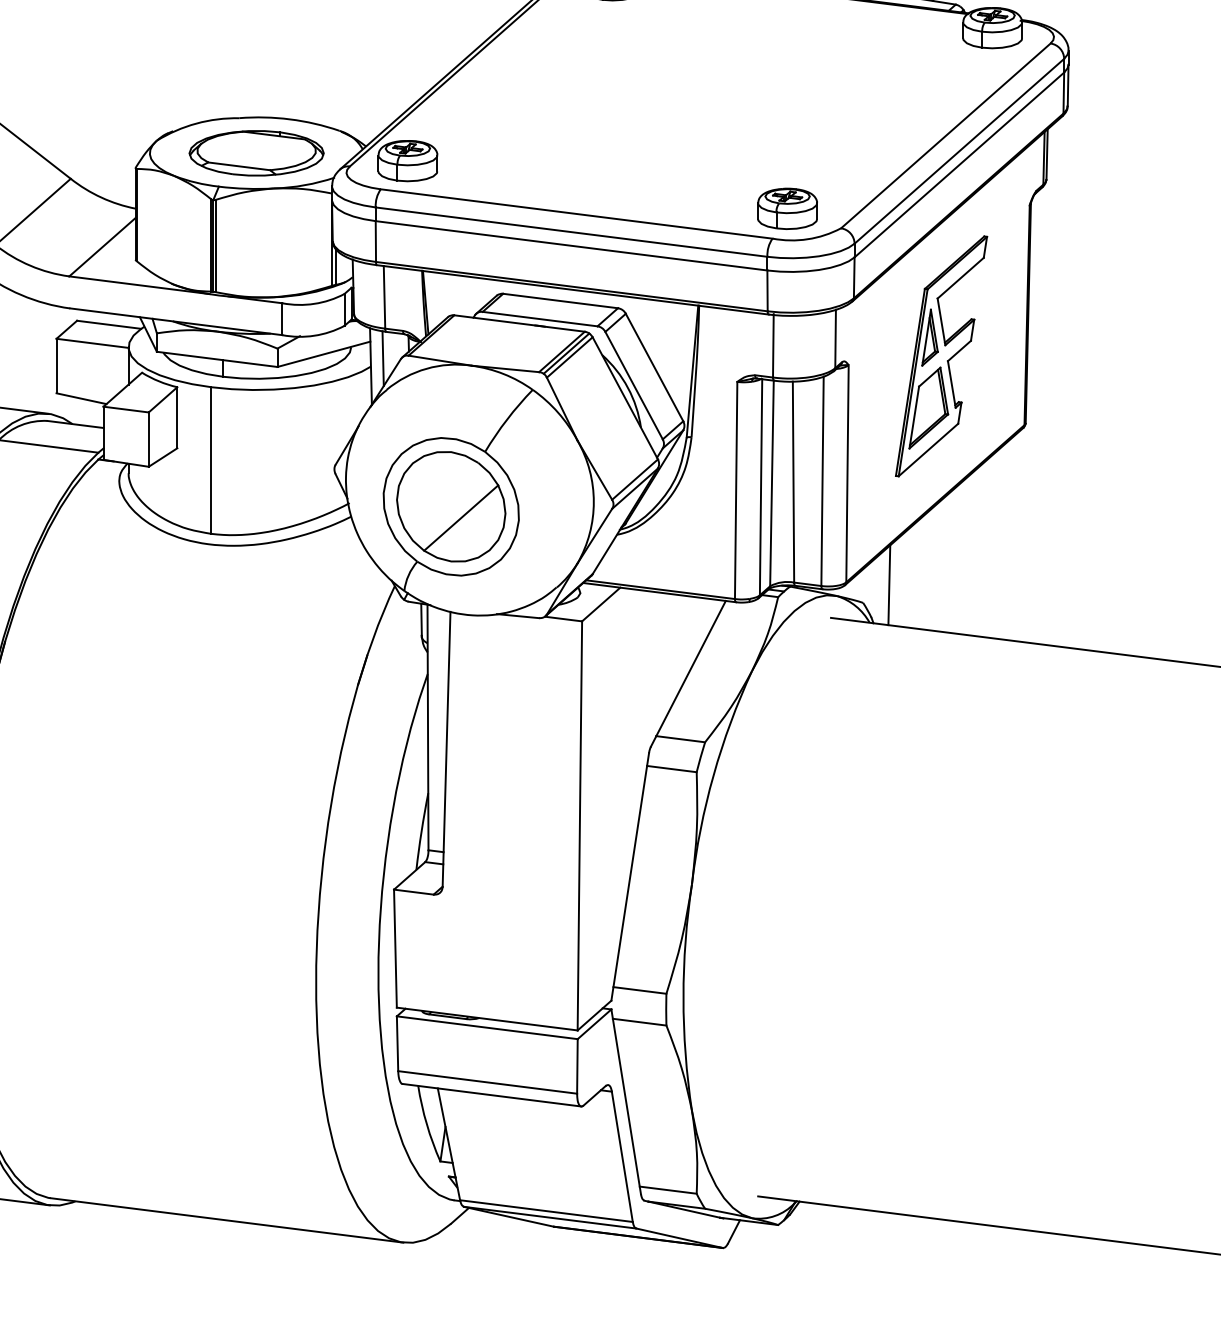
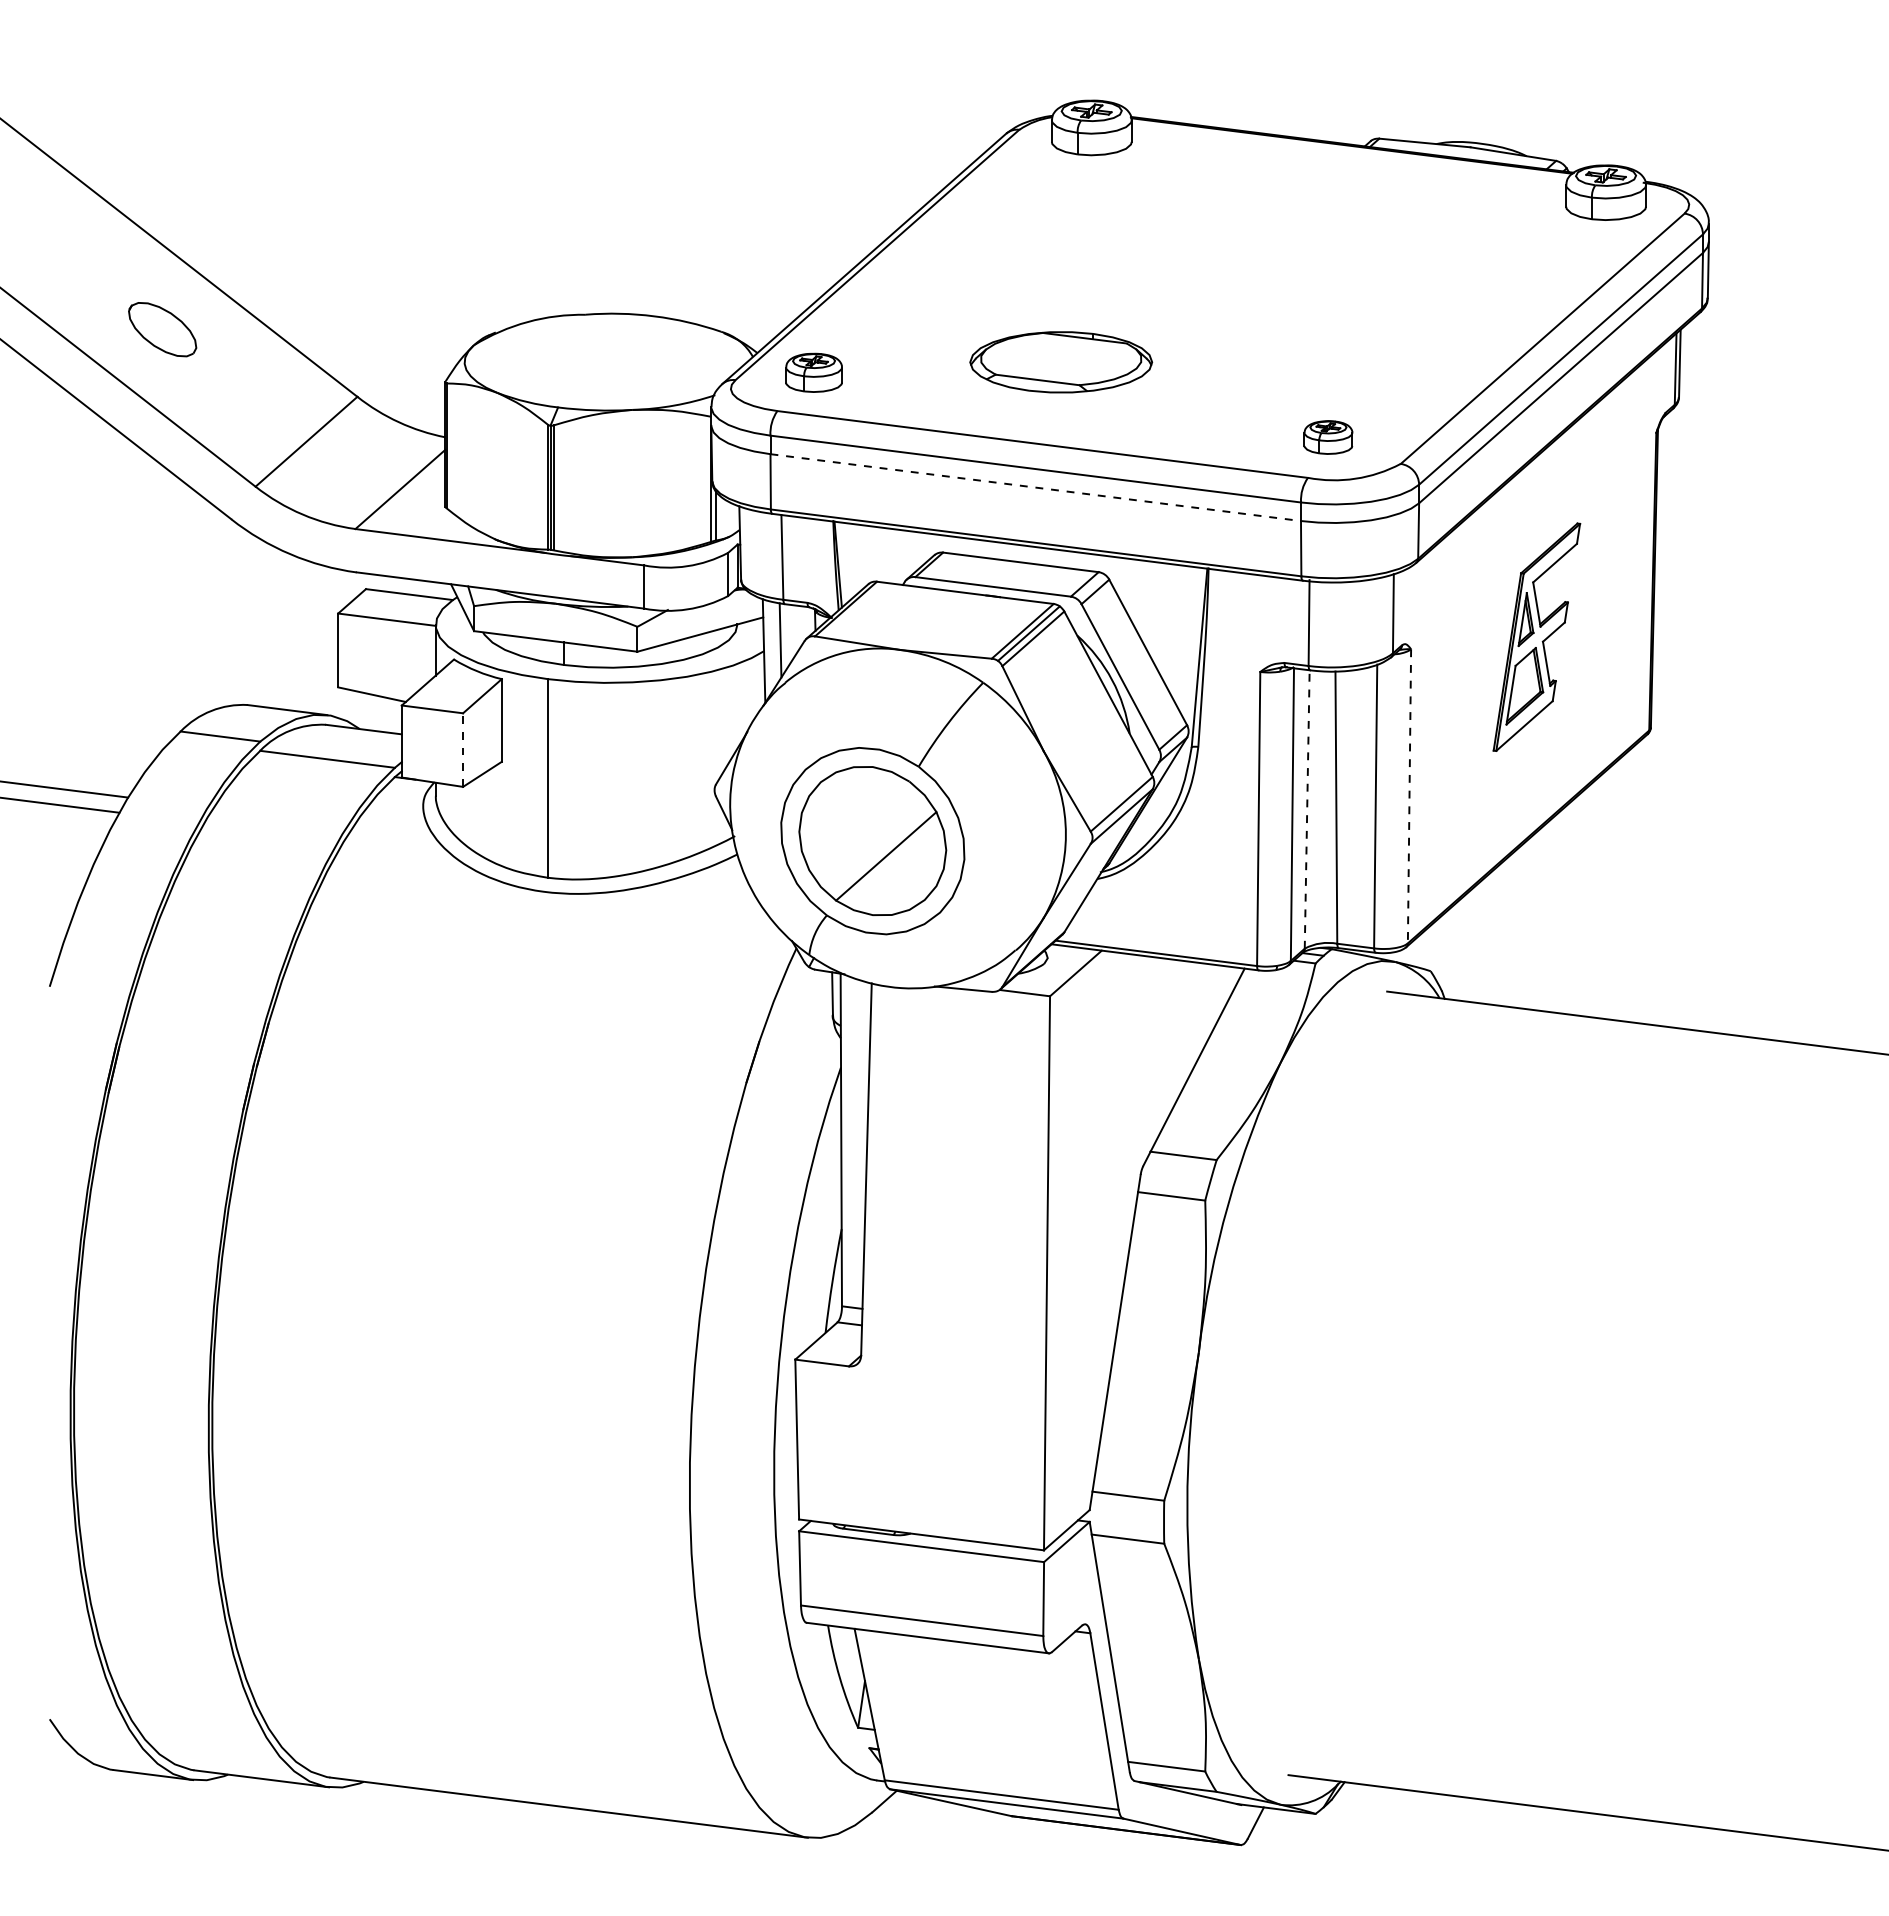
part: (256, 153) -> (1061, 362), moved
part: (407, 160) -> (813, 372), size x0.7
part: (787, 208) -> (1328, 437), size x0.6
line: (572, 245) -> (1036, 487), solid -> dashed
part: (941, 355) -> (1536, 636), size x0.7
line: (149, 439) -> (463, 750), solid -> dashed
line: (847, 473) -> (1409, 796), solid -> dashed
line: (772, 482) -> (1307, 808), solid -> dashed
line: (888, 585) -> (1465, 947), removed

